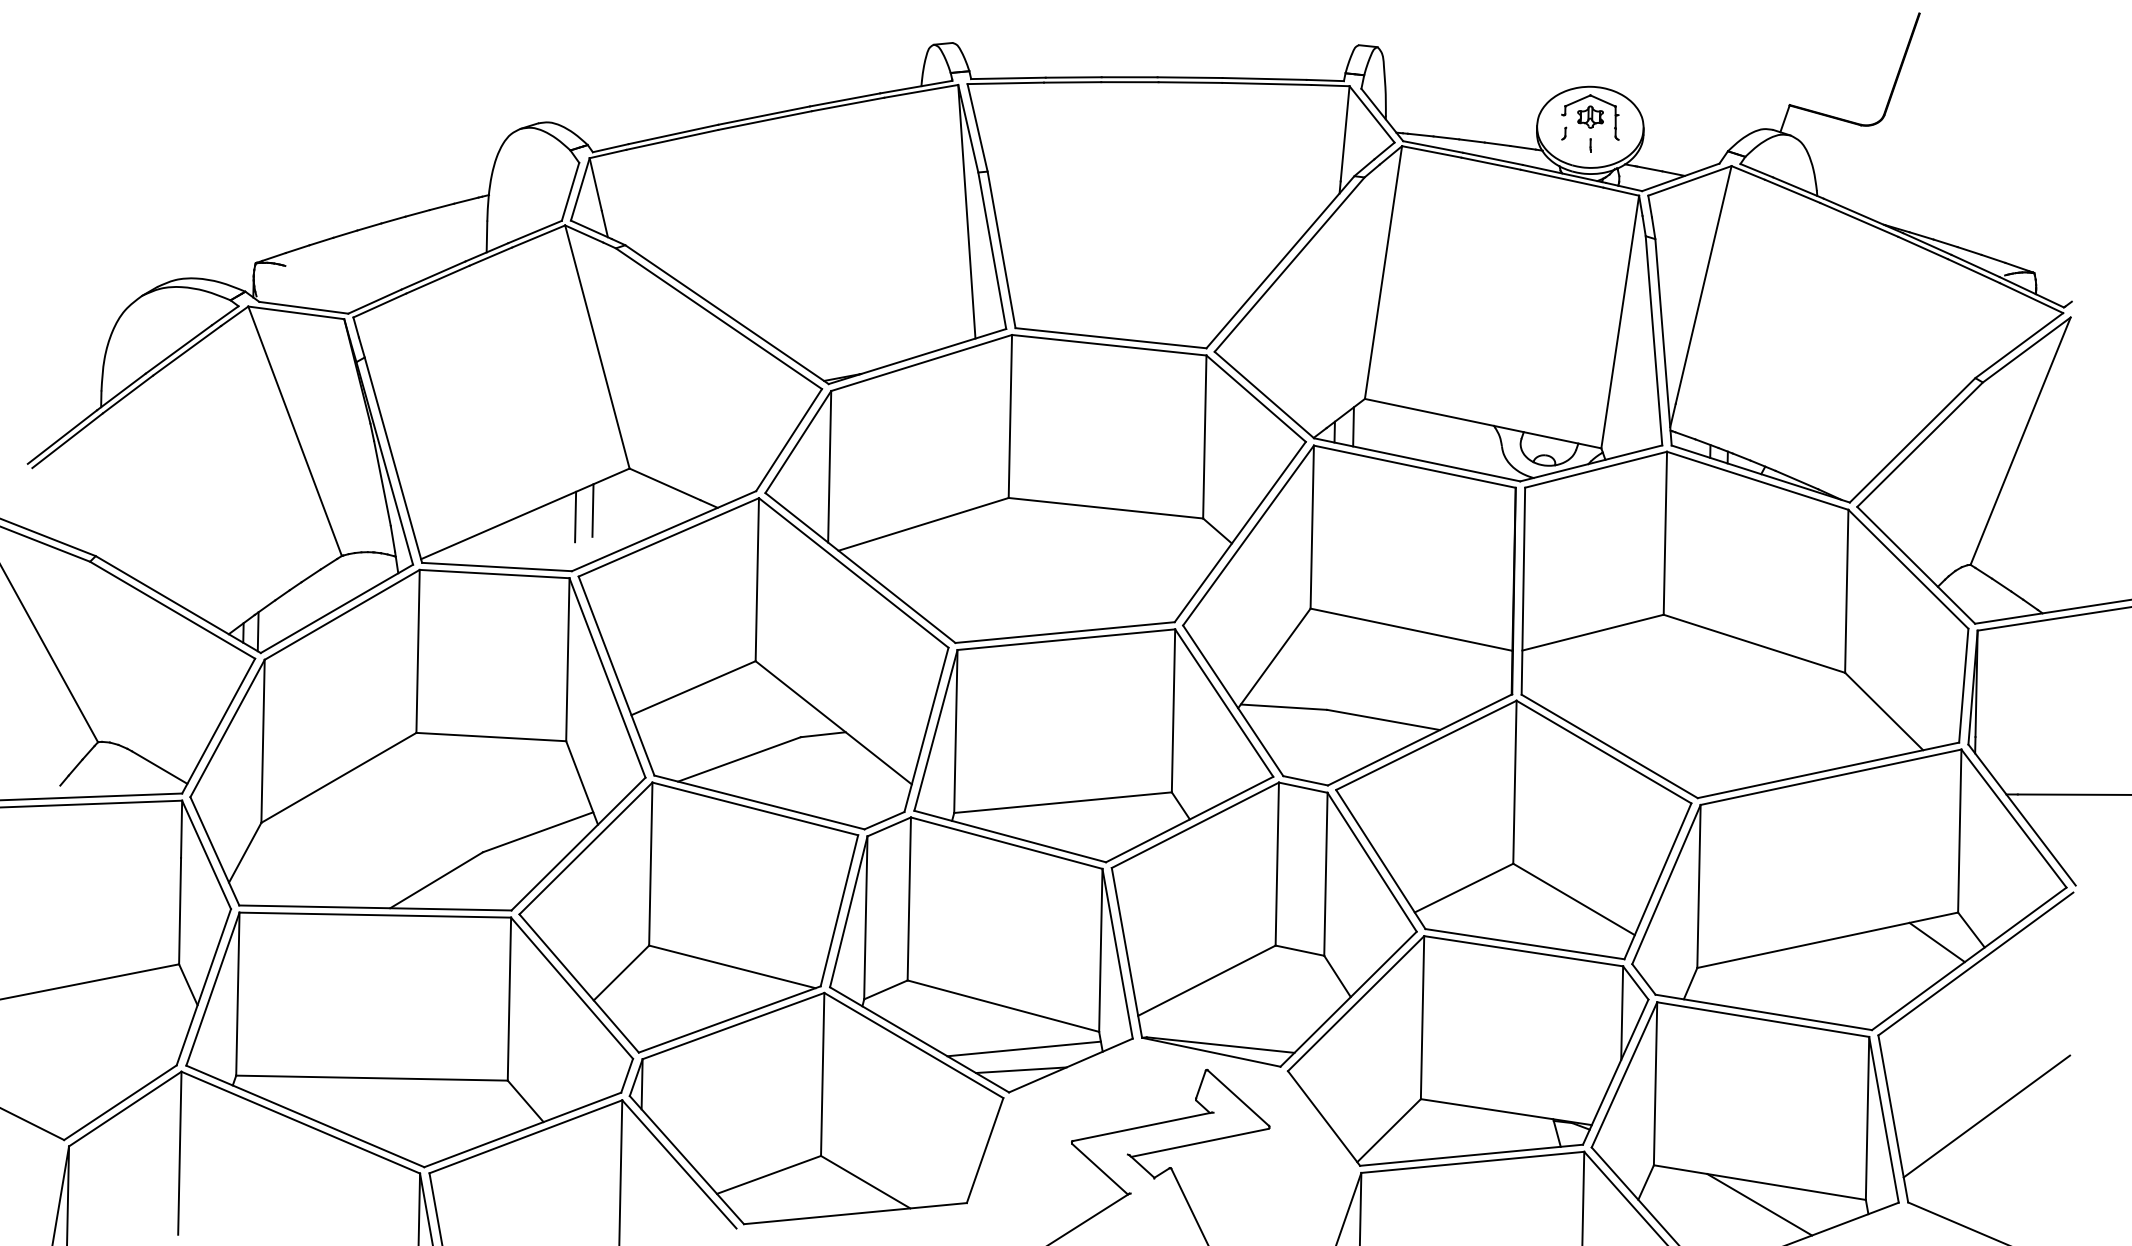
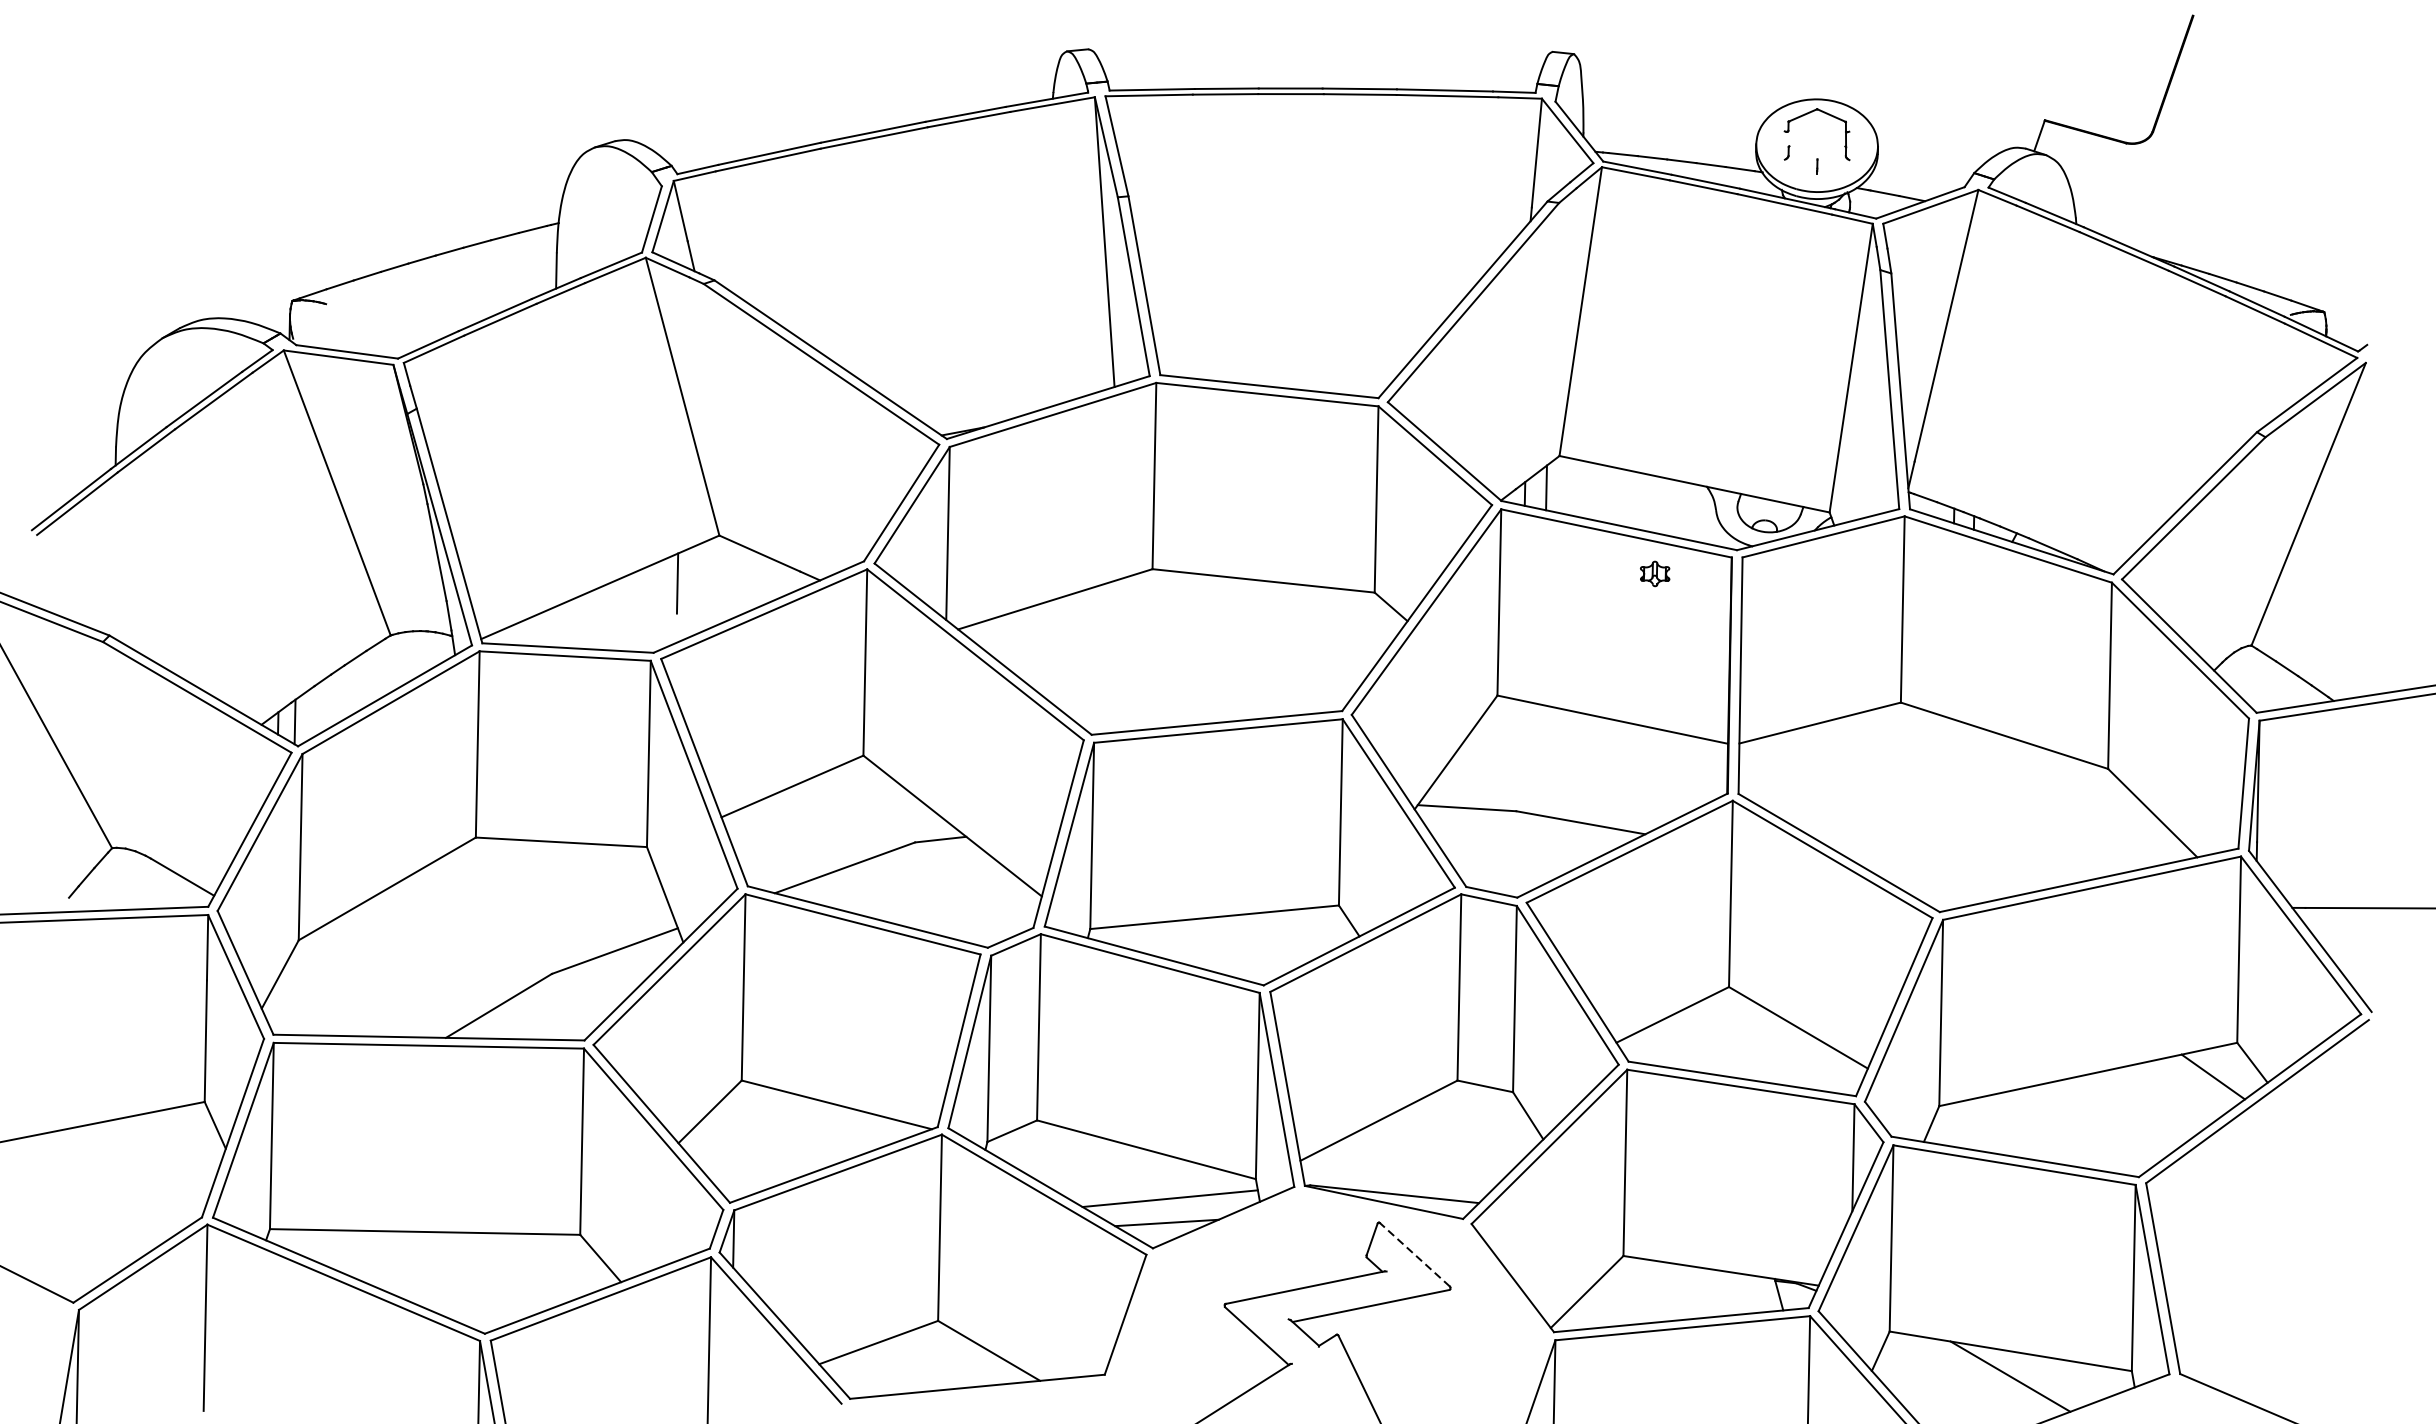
part: (1590, 116) -> (1655, 573), moved
line: (575, 516) -> (657, 590), removed
line: (1237, 1097) -> (1413, 1254), solid -> dashed
line: (1986, 1116) -> (2269, 1275), removed

